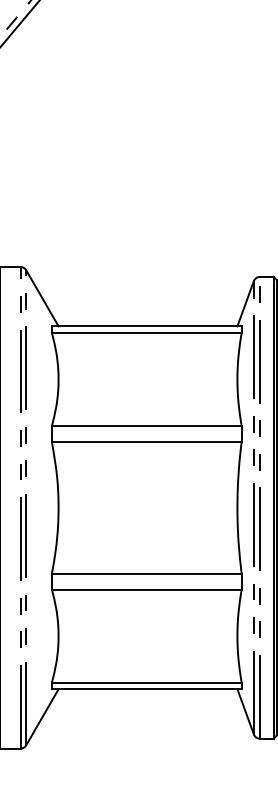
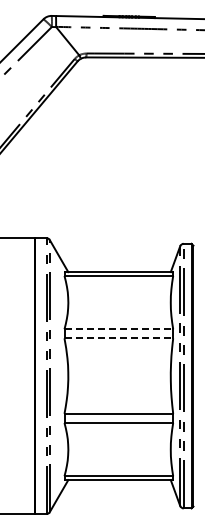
line: (147, 426) -> (119, 329), solid -> dashed
line: (147, 442) -> (119, 338), solid -> dashed

